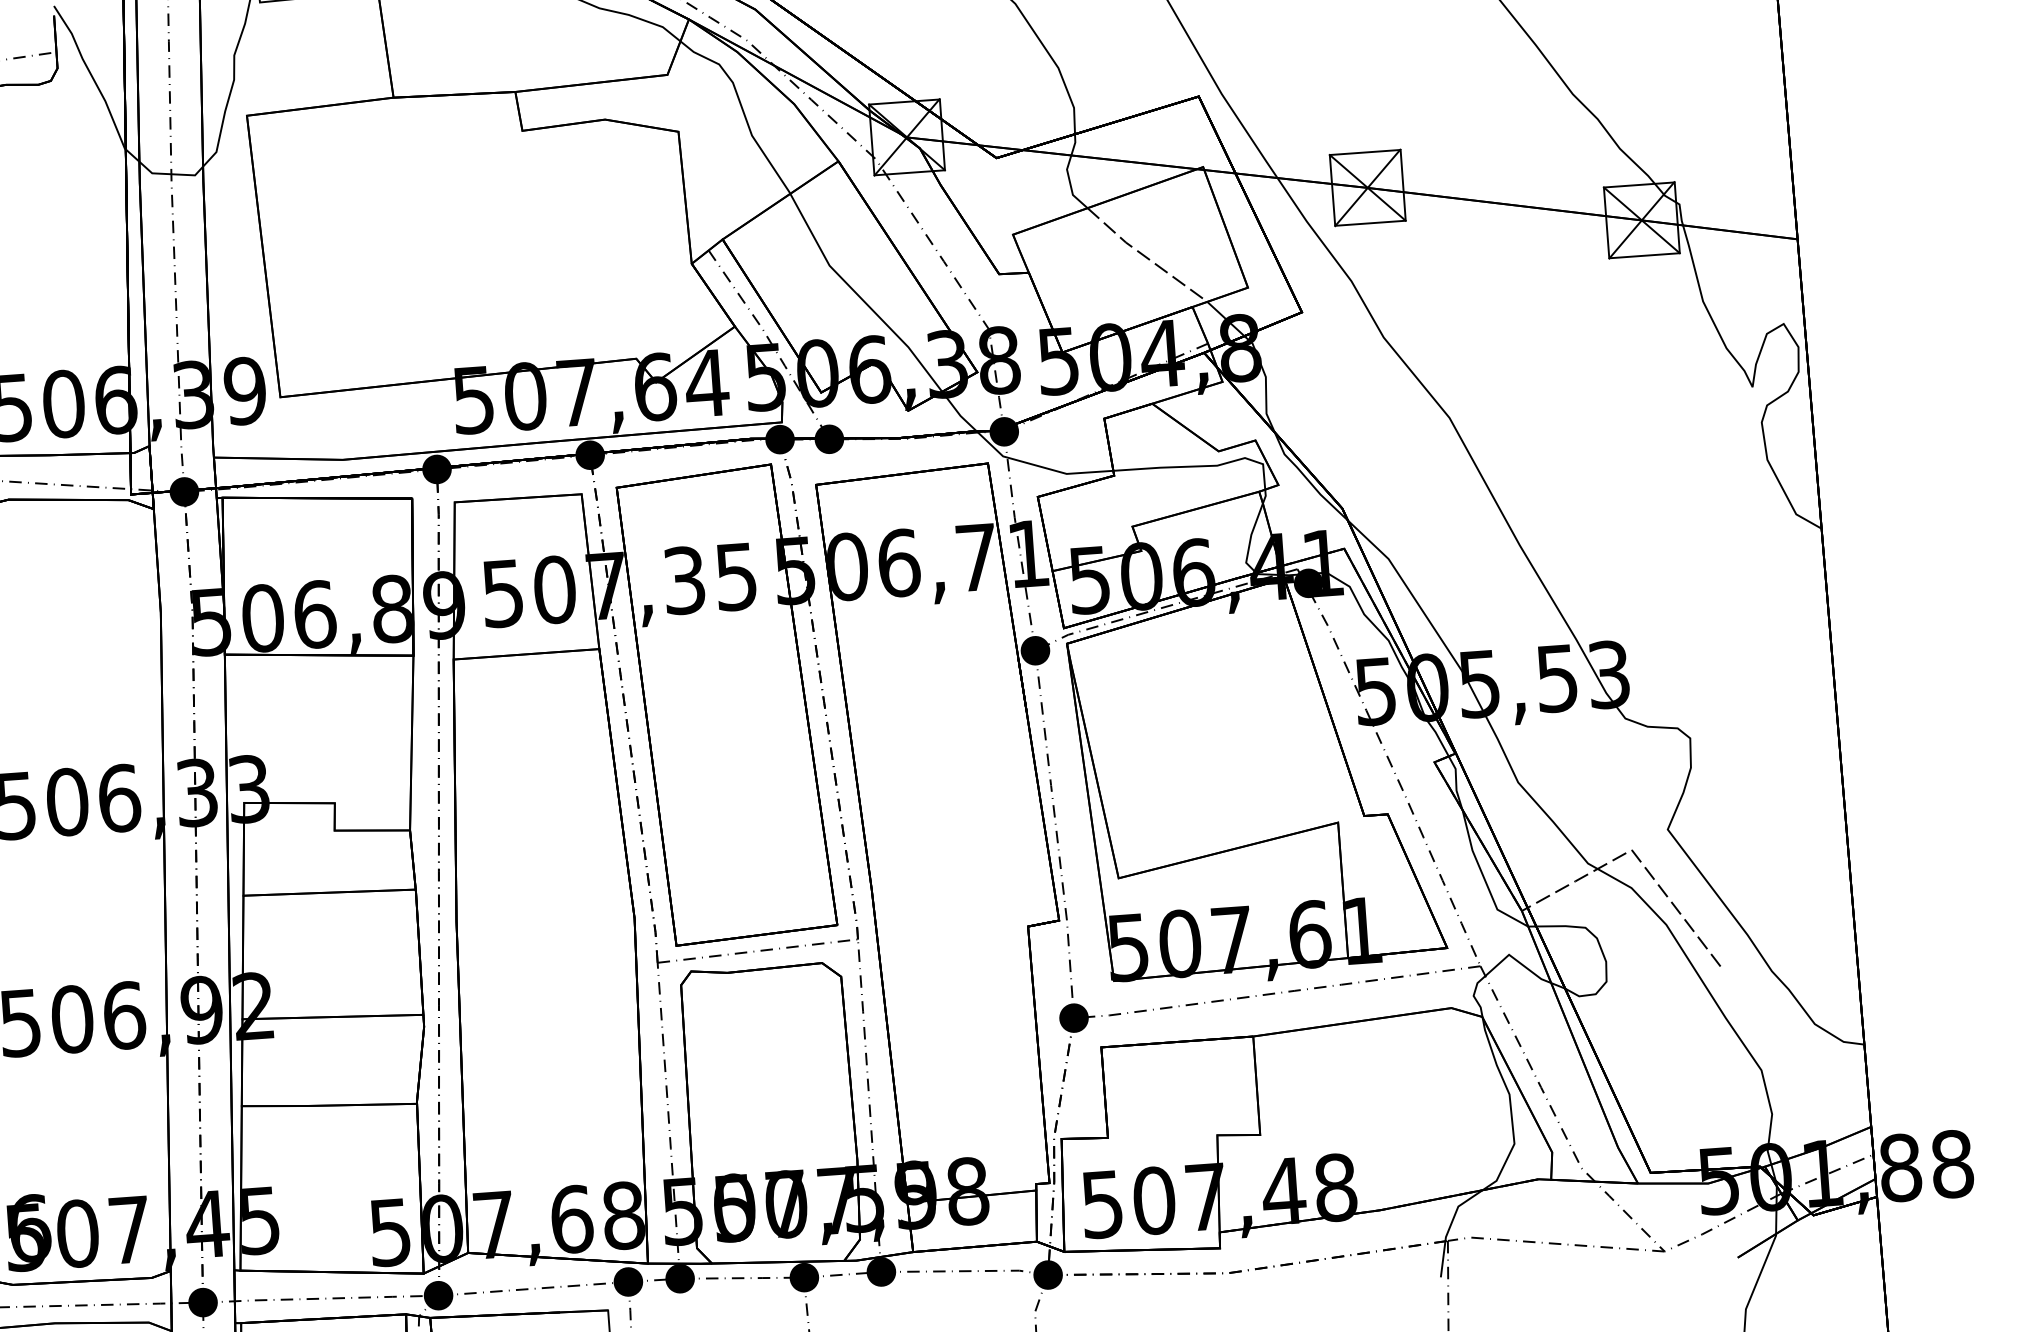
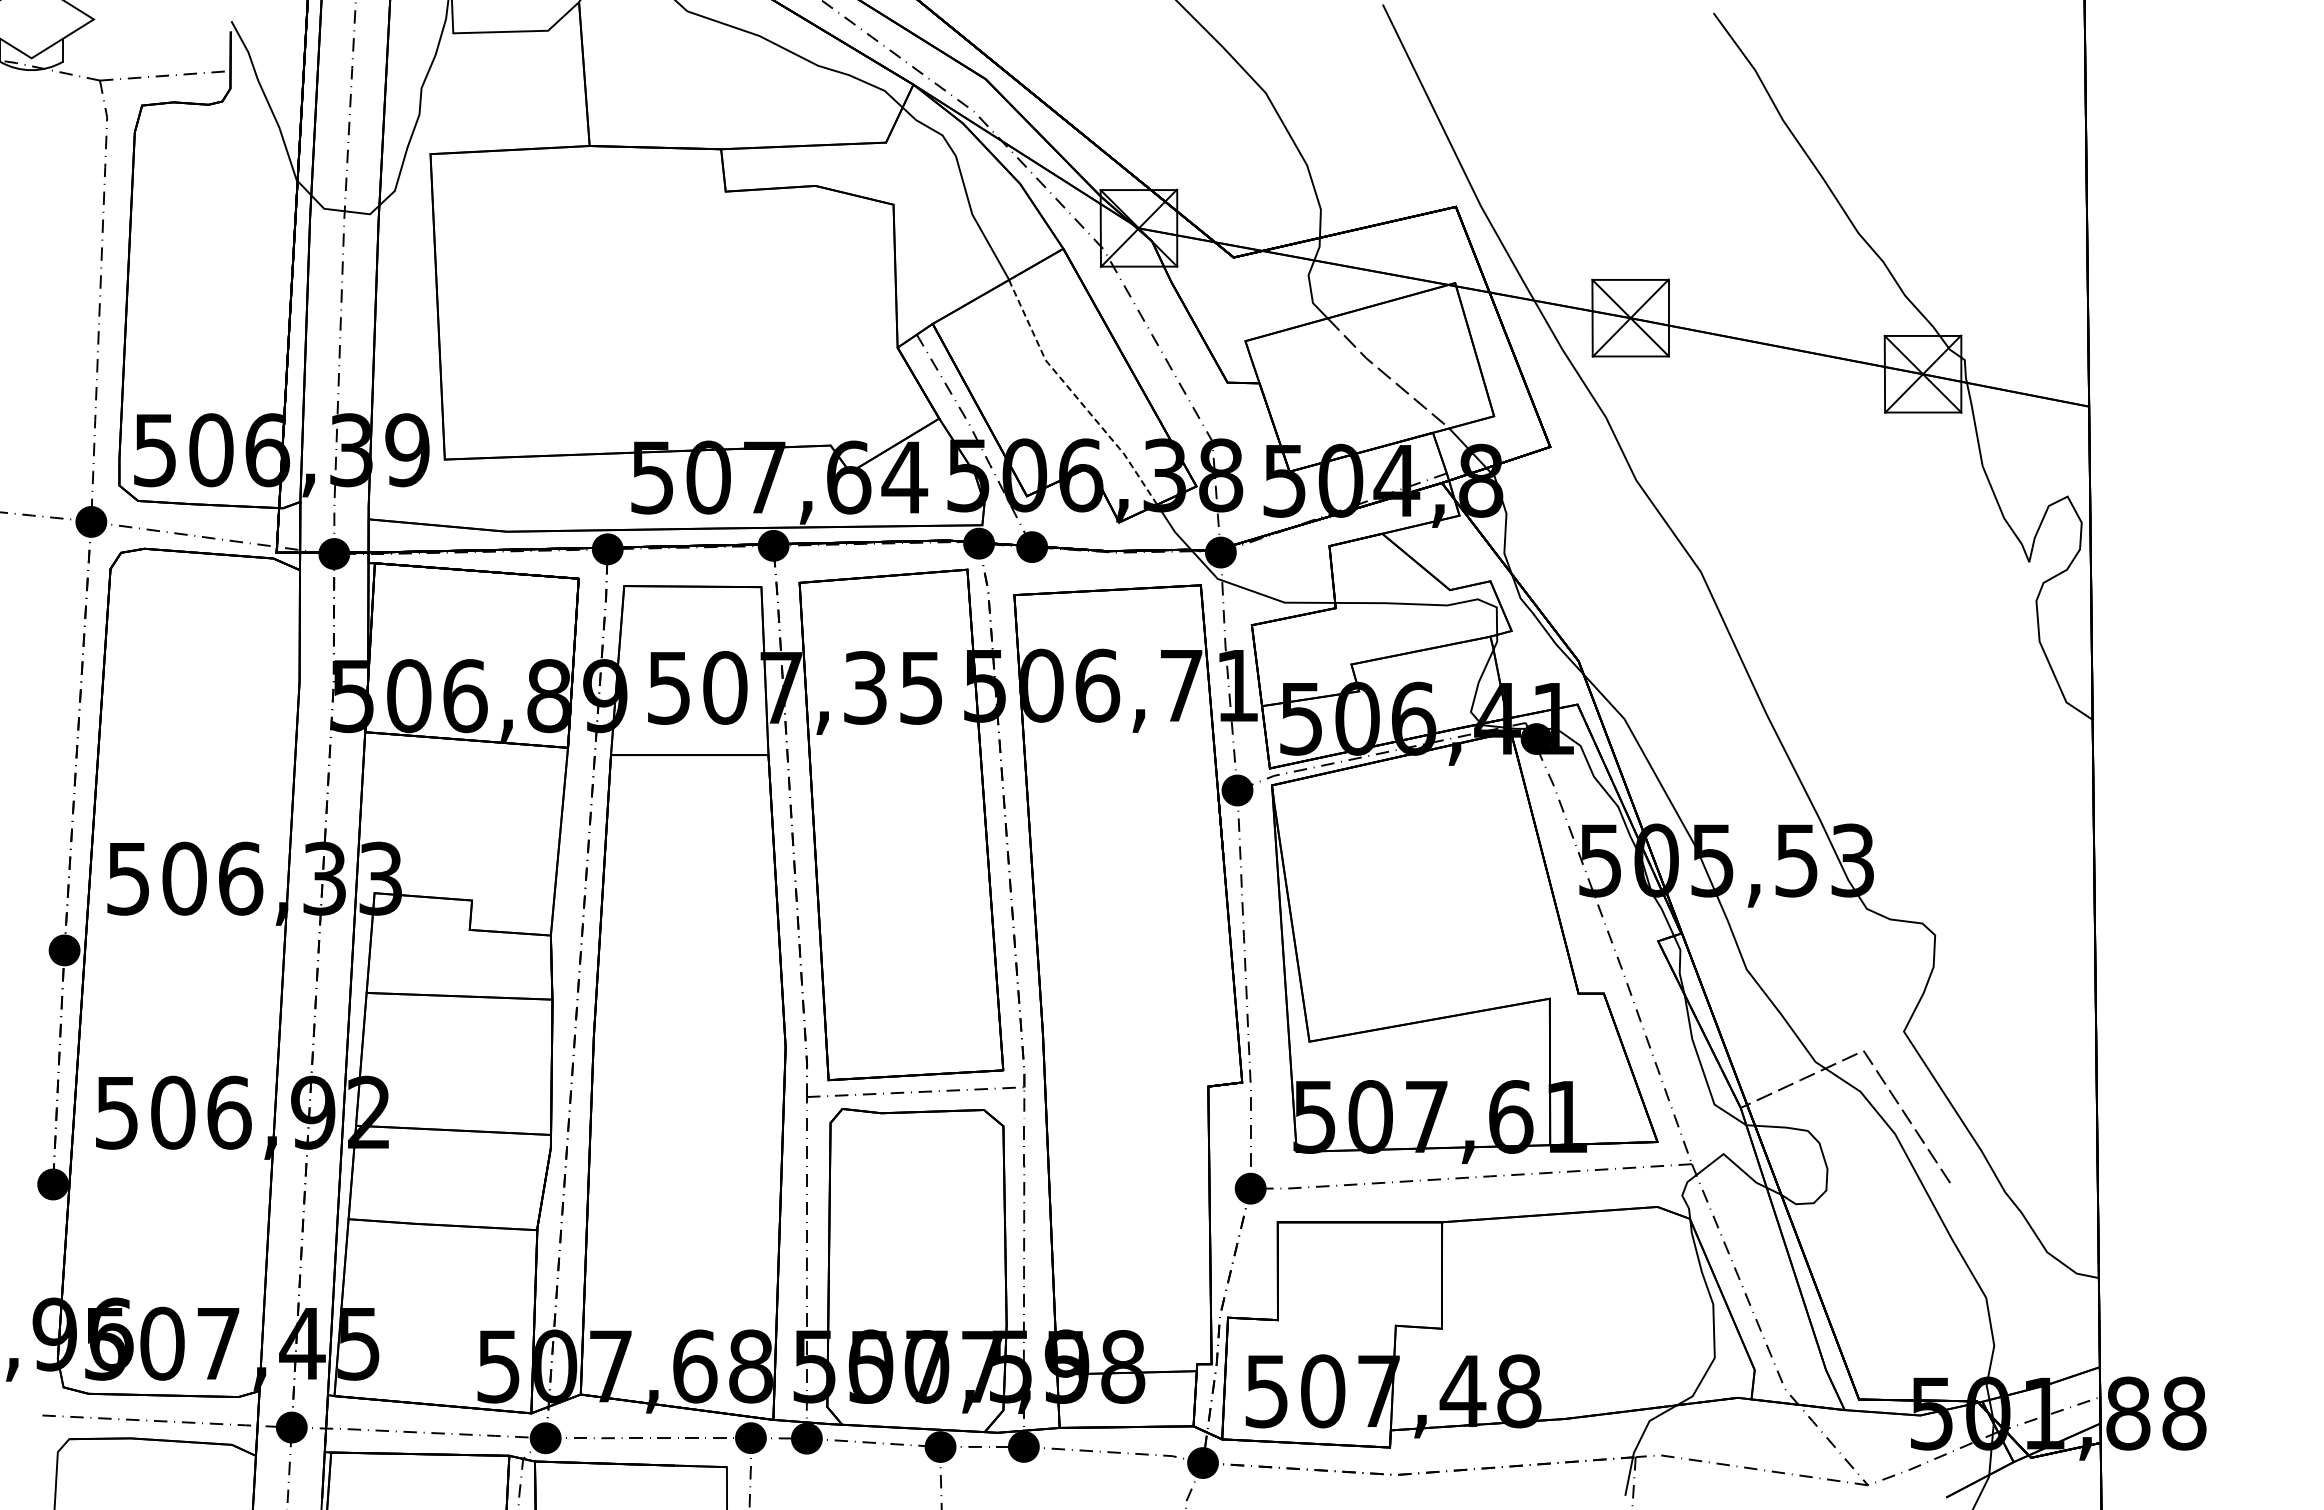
line: (860, 297) -> (1076, 396), solid -> dashed

